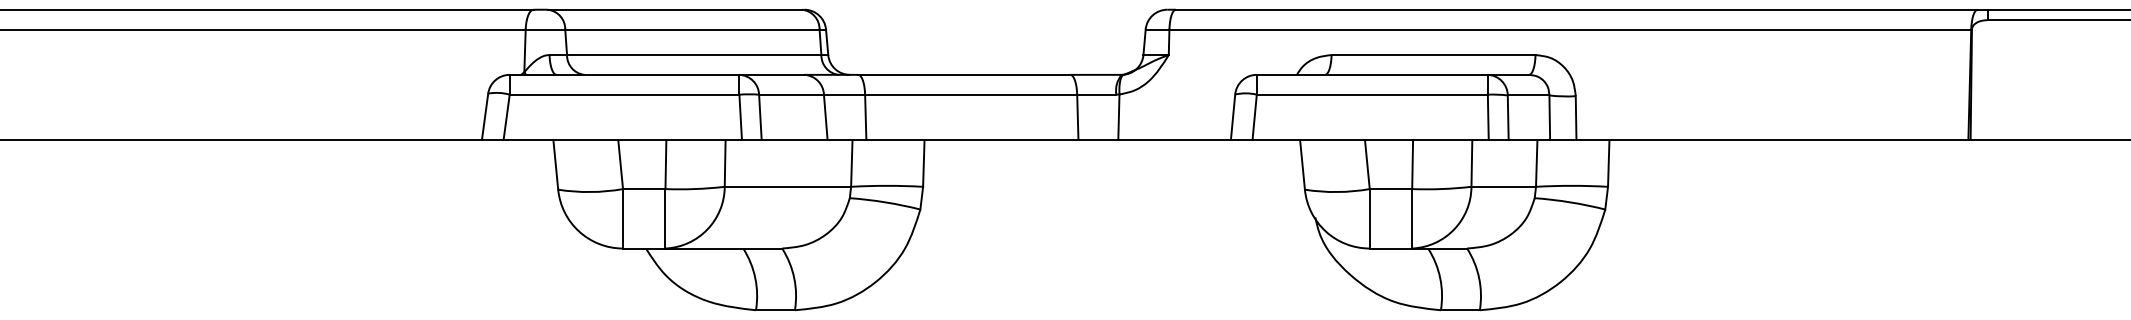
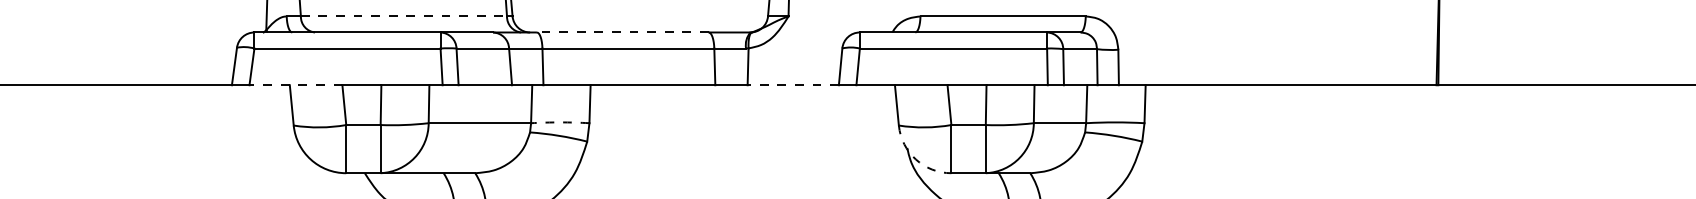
line: (694, 55) -> (404, 16), solid -> dashed
line: (963, 74) -> (622, 32), solid -> dashed
line: (560, 139) -> (295, 84), solid -> dashed
line: (1174, 139) -> (793, 84), solid -> dashed
arc: (887, 185) -> (560, 122), solid -> dashed
arc: (1325, 231) -> (915, 159), solid -> dashed

